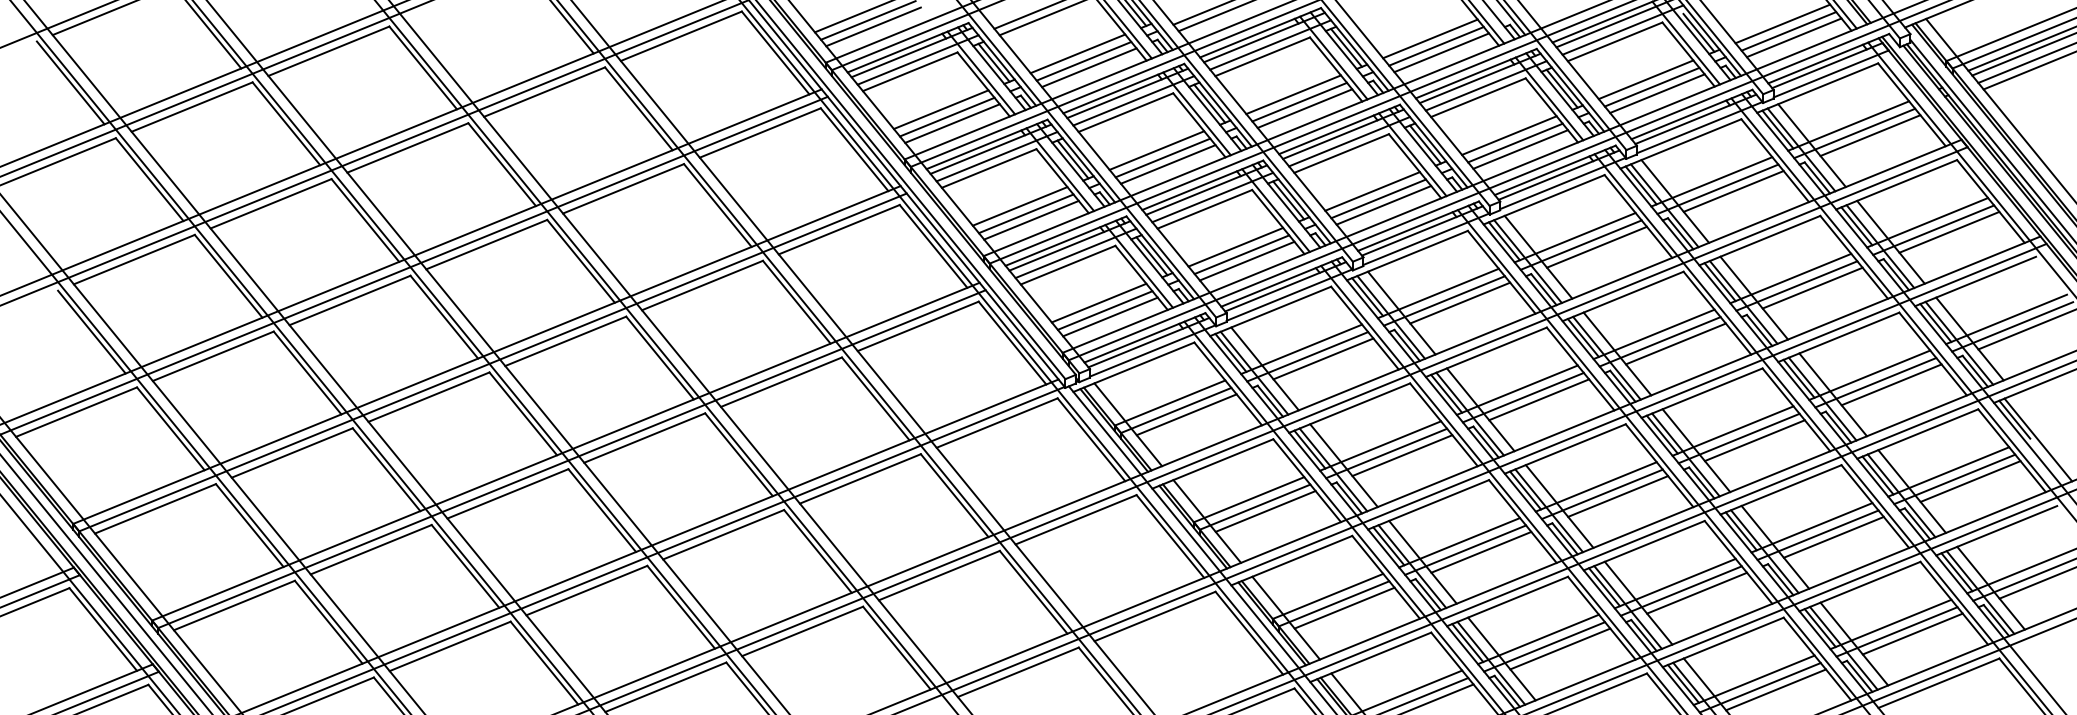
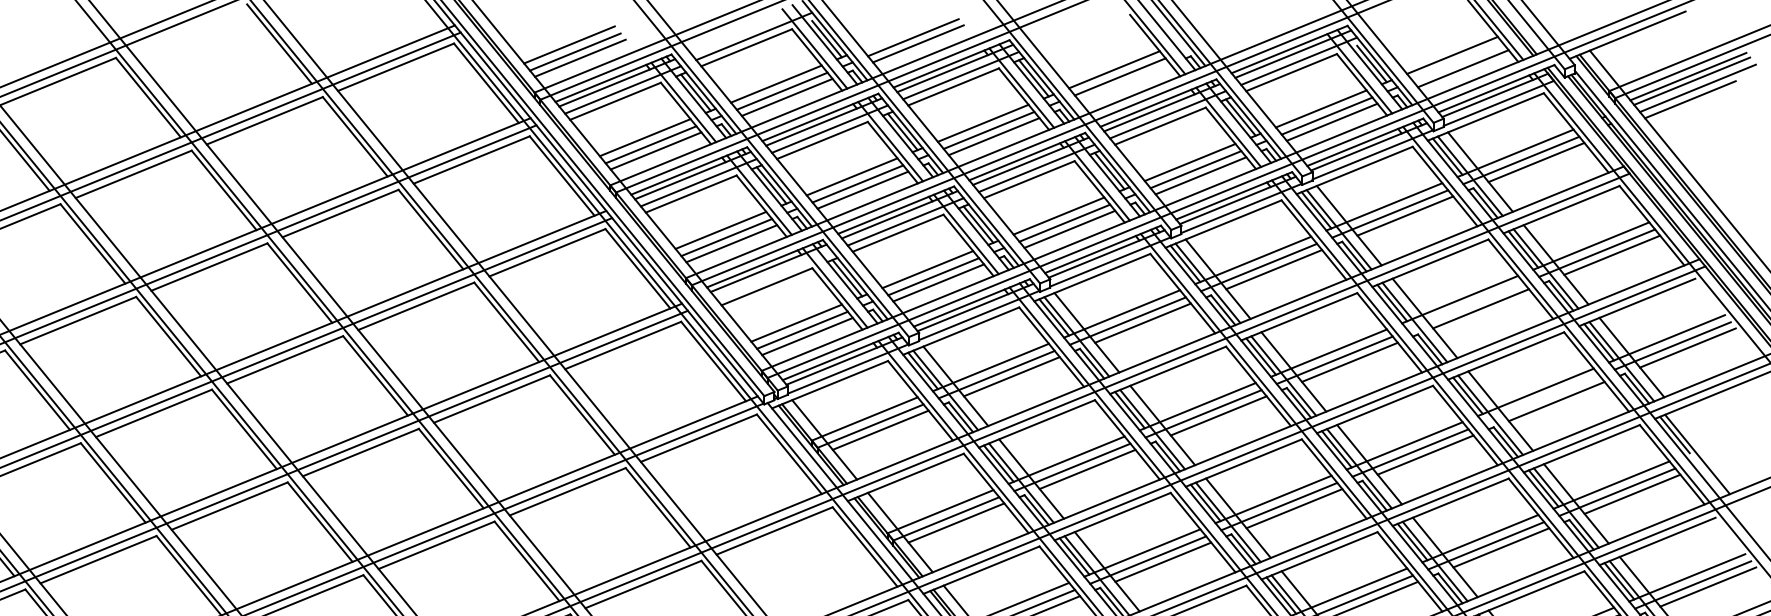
line: (1788, 31) -> (1457, 62), removed
line: (1441, 52) -> (1125, 82), removed
line: (1075, 253) -> (774, 275), removed
line: (1796, 285) -> (1465, 306), removed
line: (1875, 382) -> (1541, 399), removed

